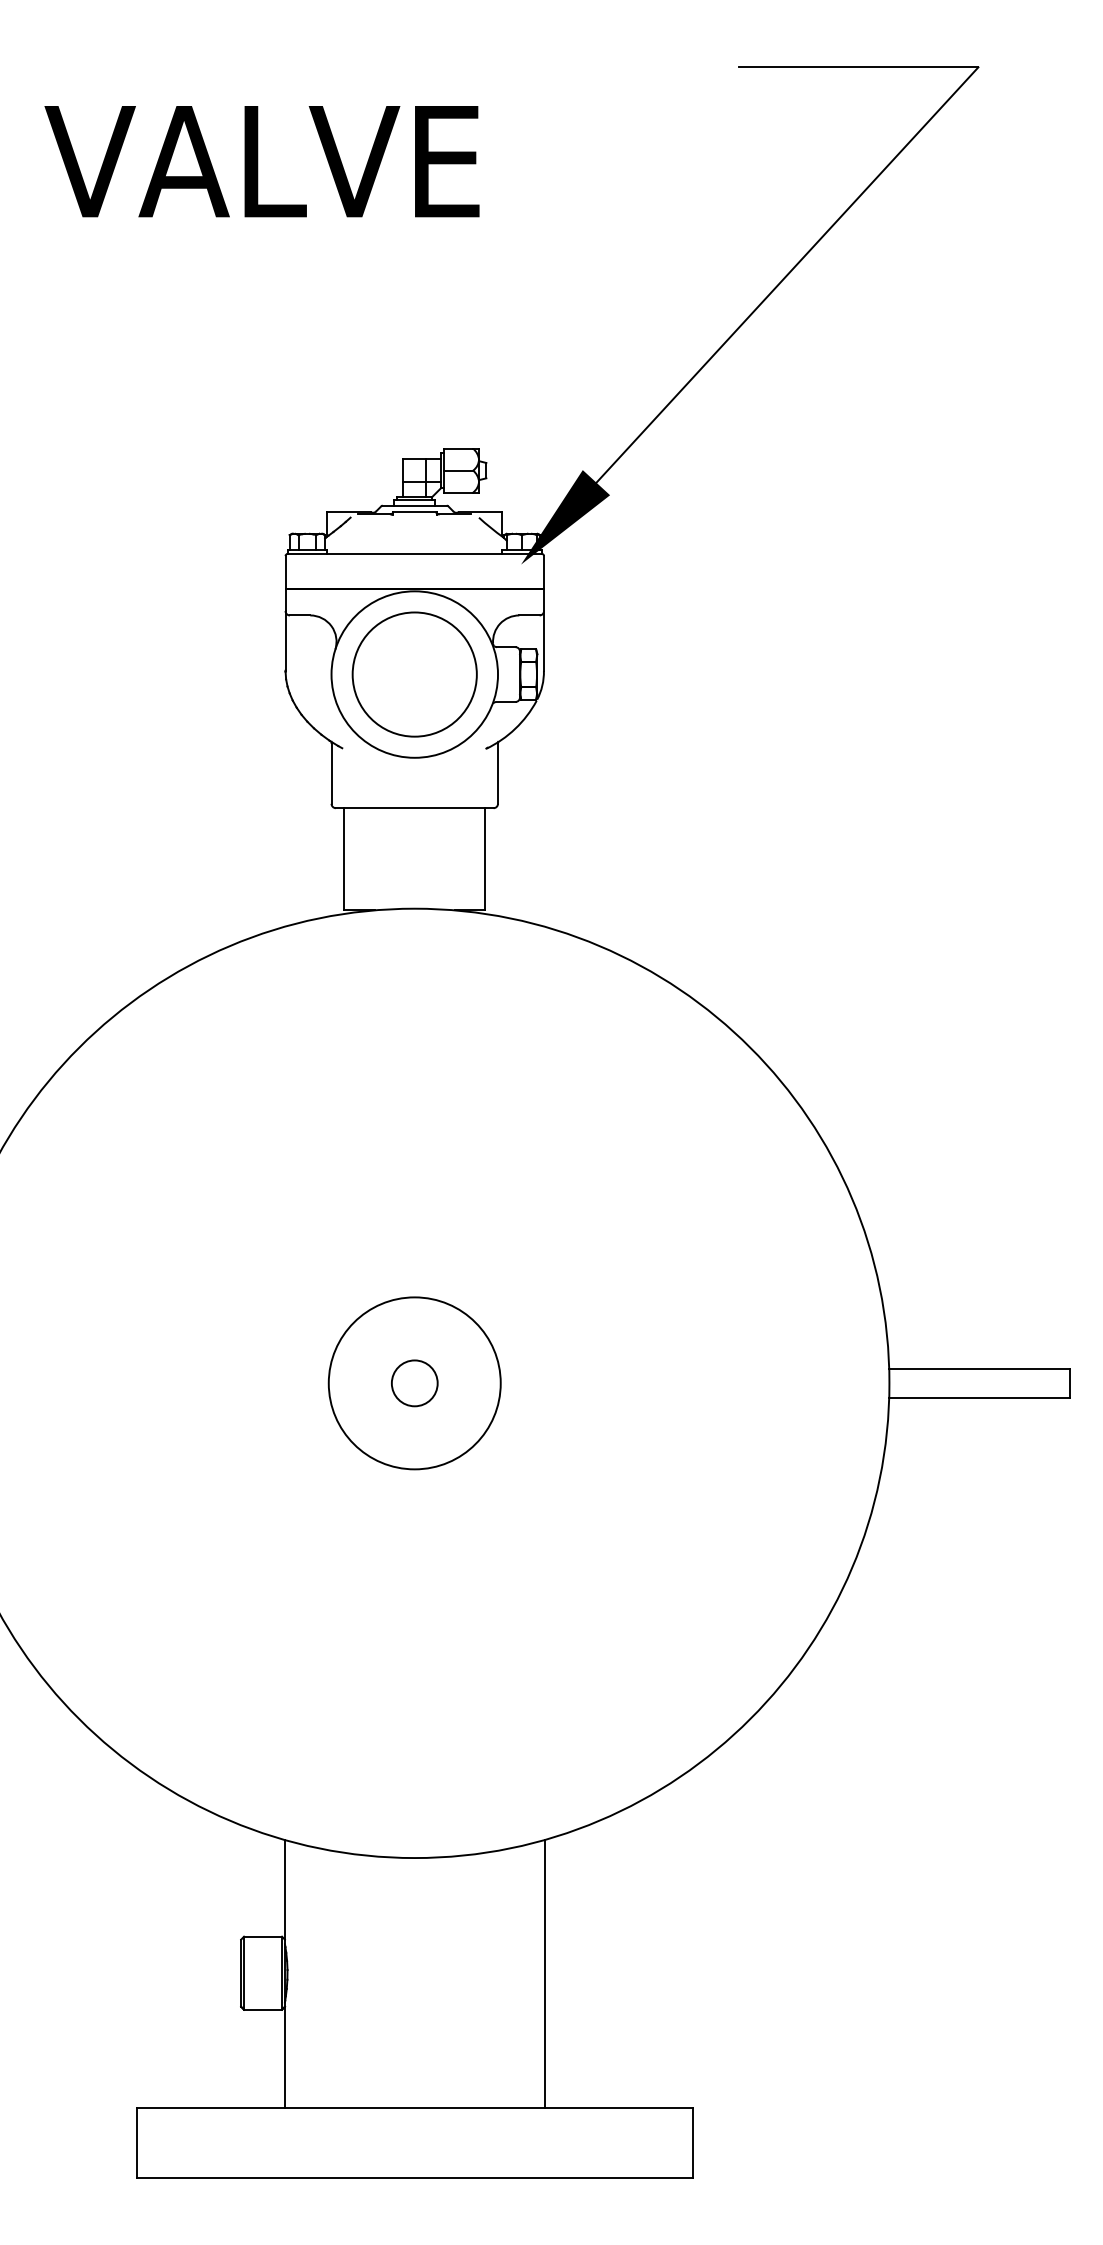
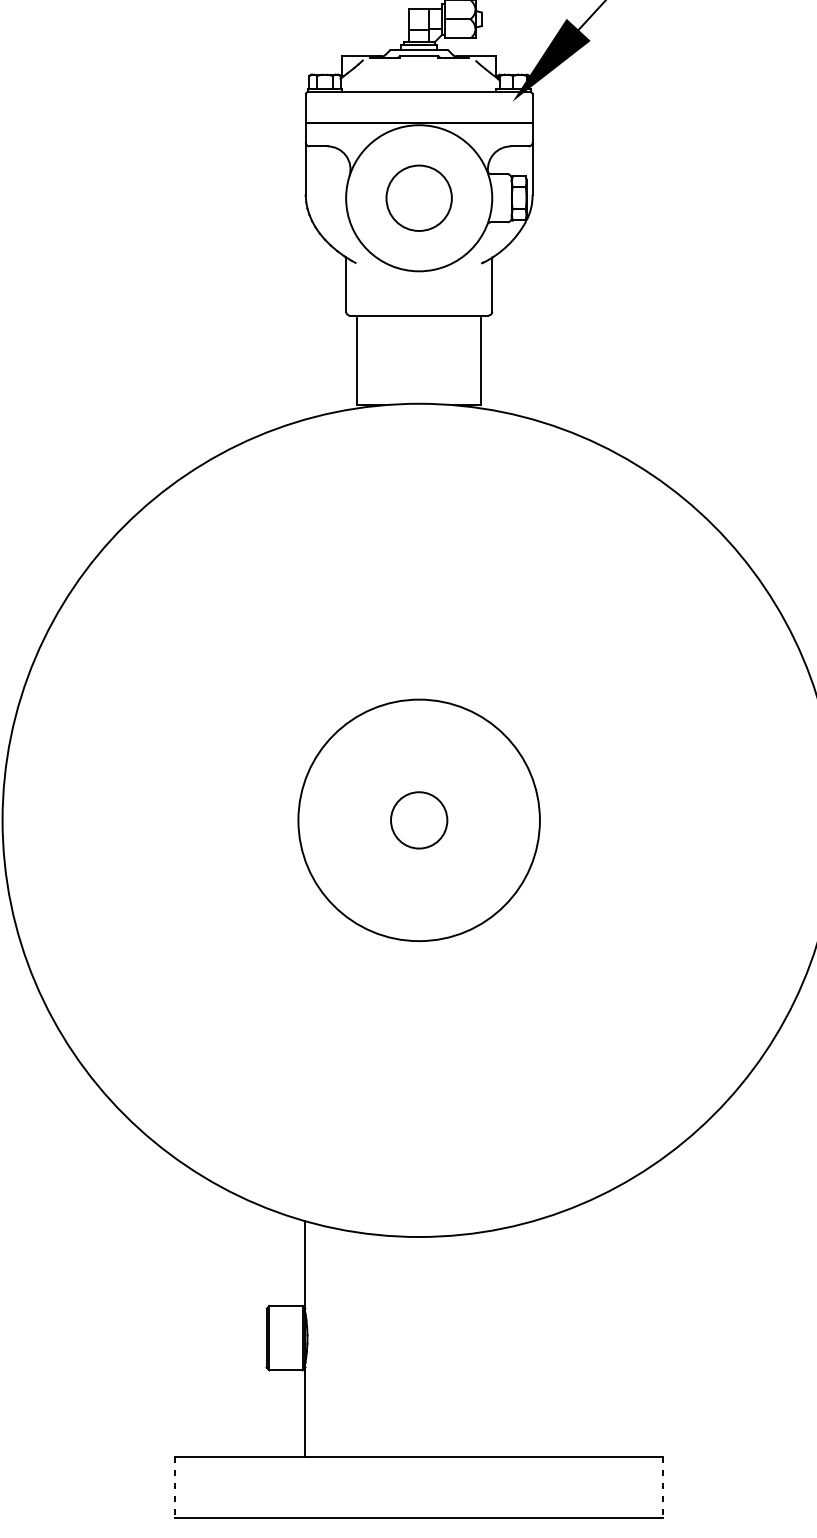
circle: (414, 674) -> (418, 198), size x0.6
circle: (414, 1383) -> (418, 820), size x1.4
circle: (414, 1383) -> (418, 820), size x1.6
line: (544, 1973) -> (533, 1338), removed
line: (136, 2142) -> (174, 1486), solid -> dashed
line: (692, 2142) -> (662, 1486), solid -> dashed

